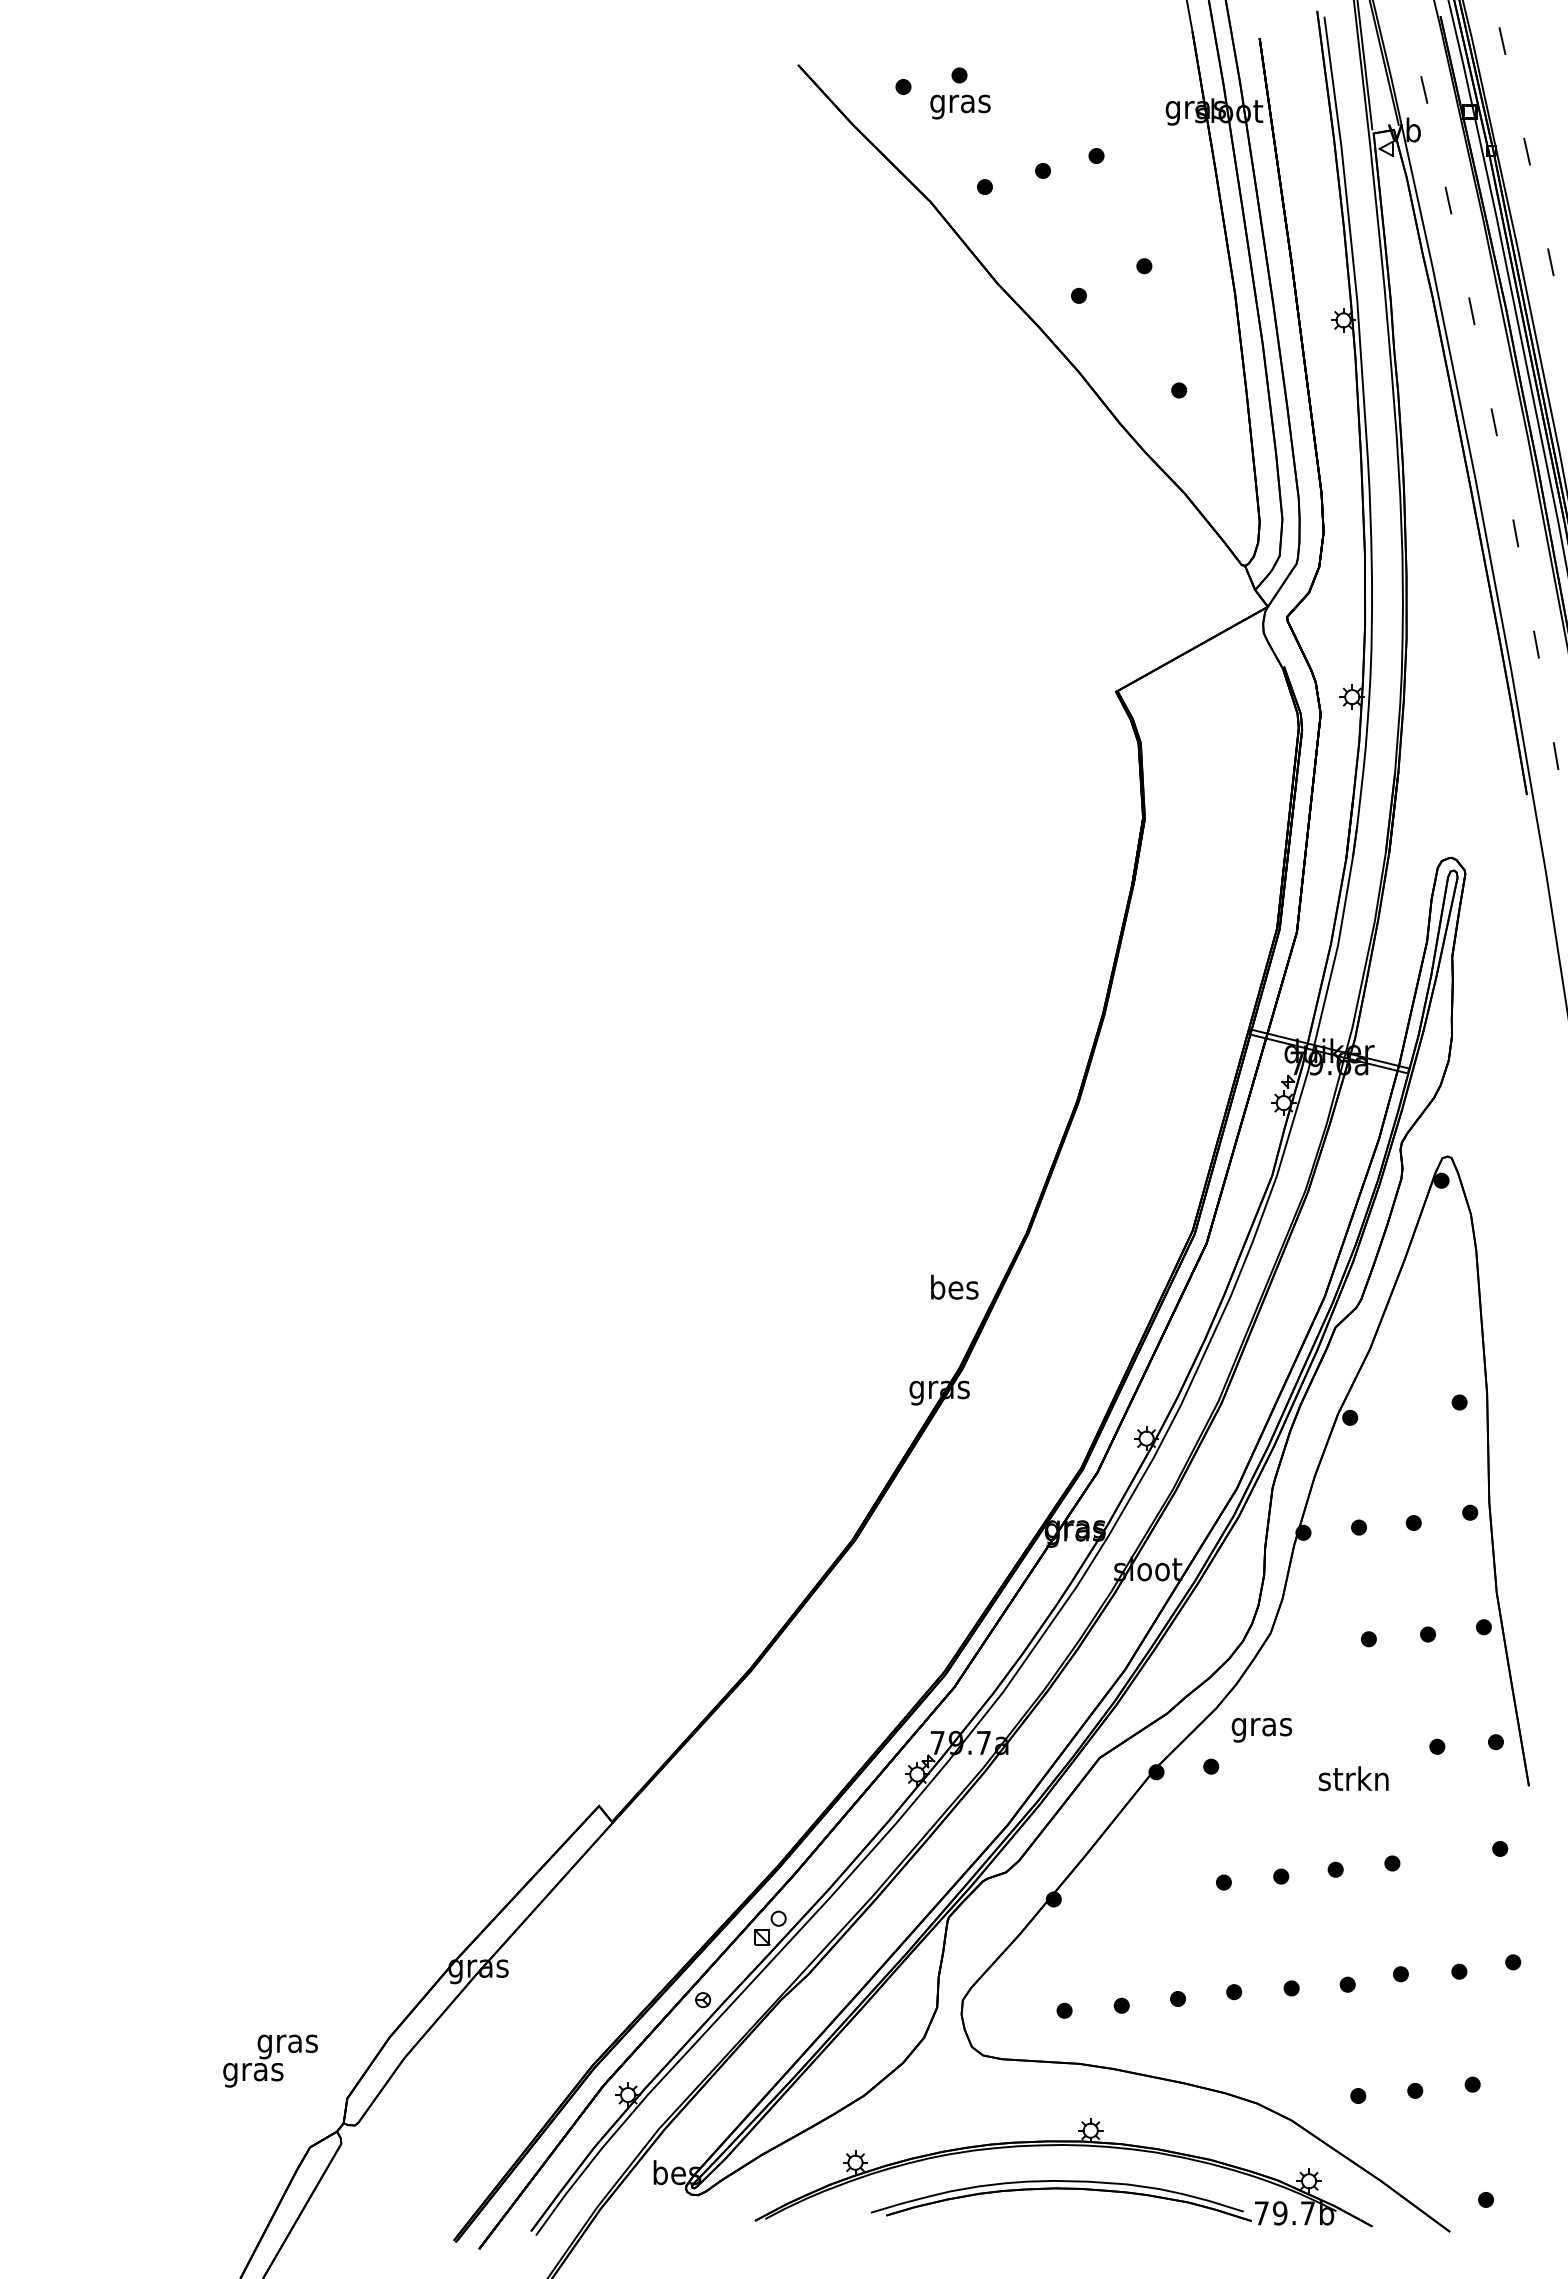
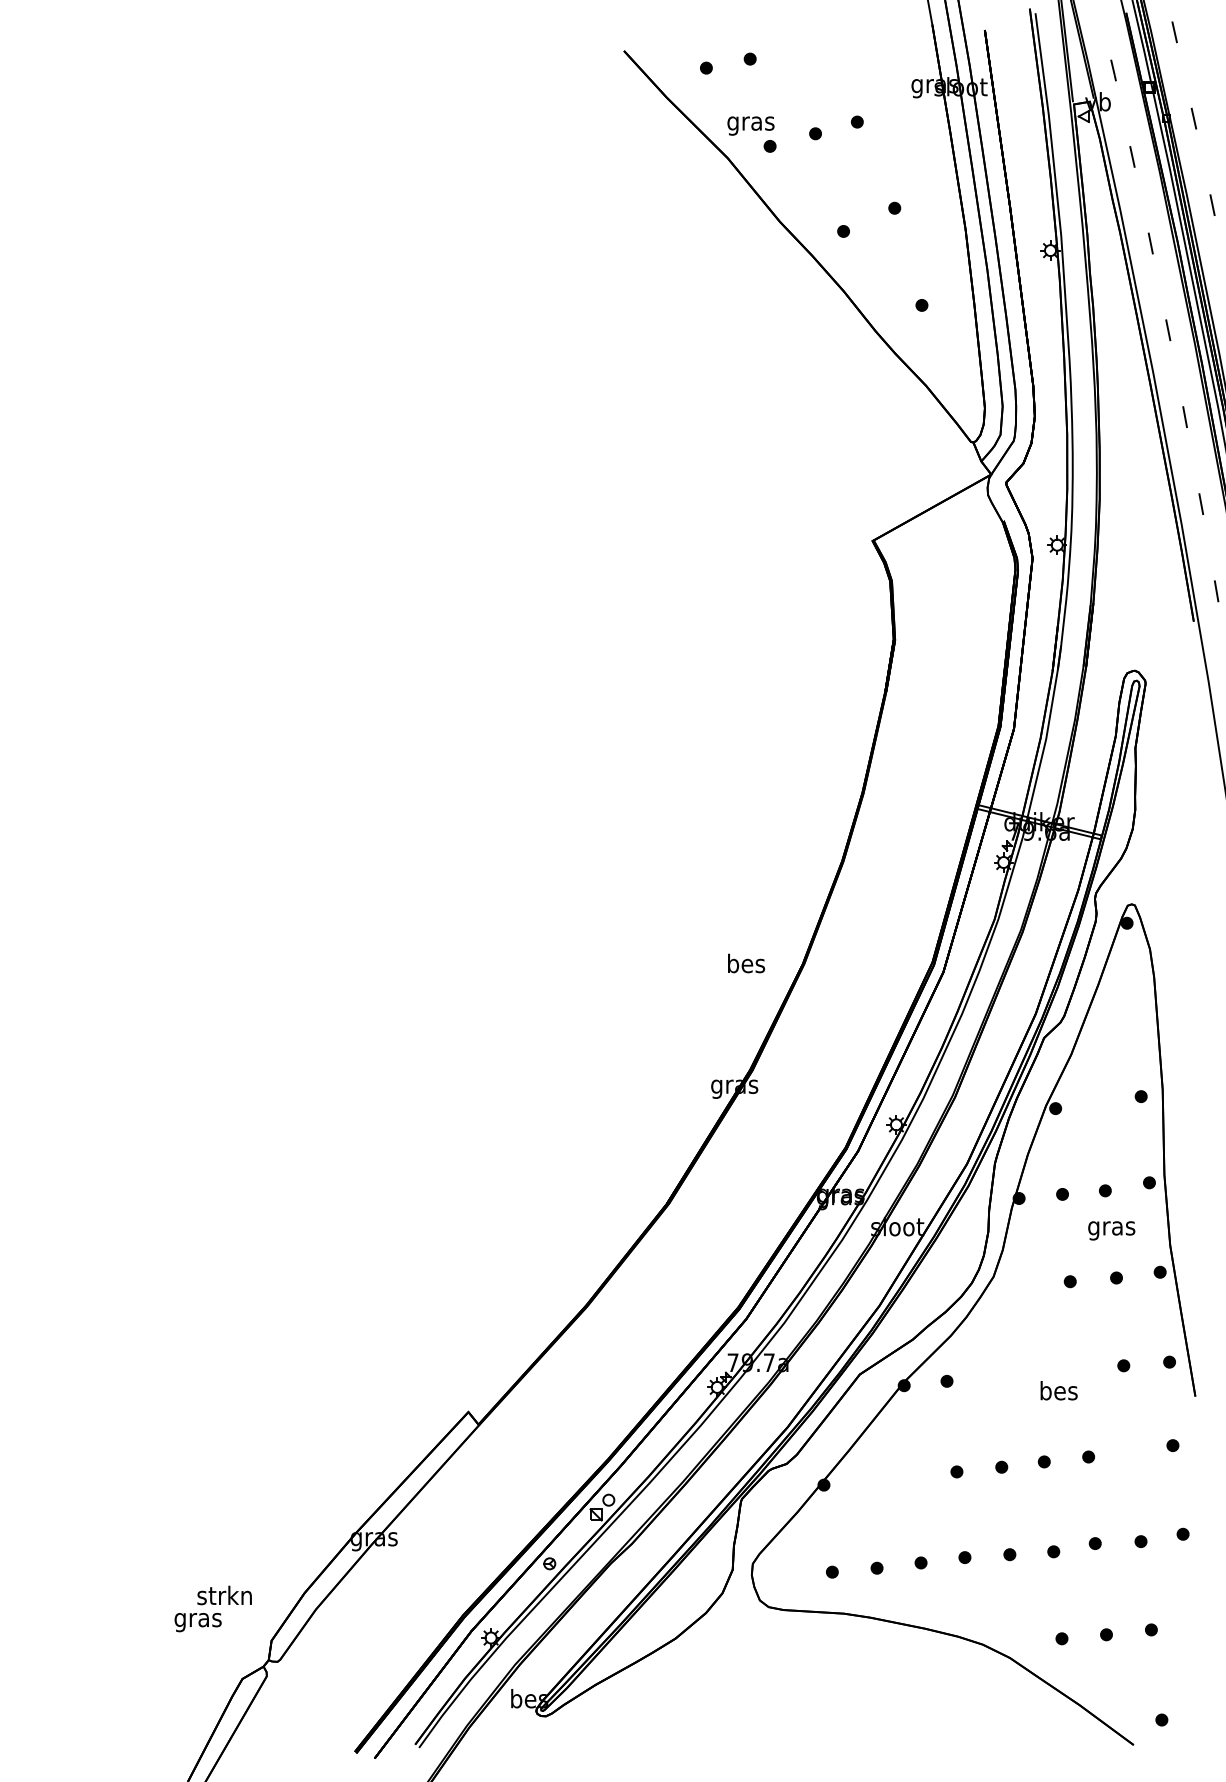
text: (960, 106) -> (750, 125), moved
text: (954, 1286) -> (746, 962), moved
text: (1261, 1730) -> (1111, 1231), moved
text: (1353, 1778) -> (1058, 1390), strkn -> bes
text: (287, 2043) -> (224, 1597), gras -> strkn
part: (1063, 2180) -> (831, 1704), removed

